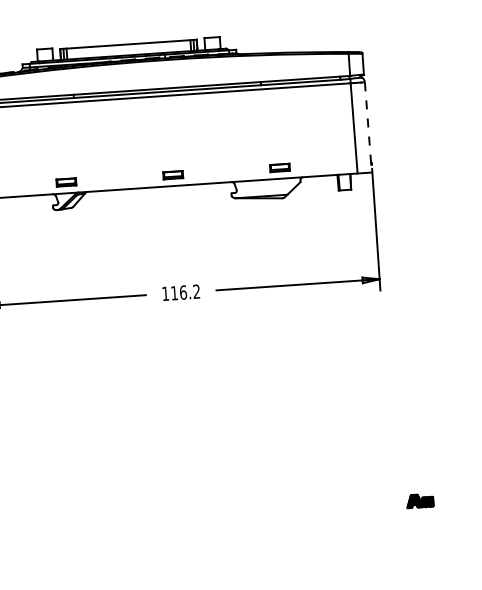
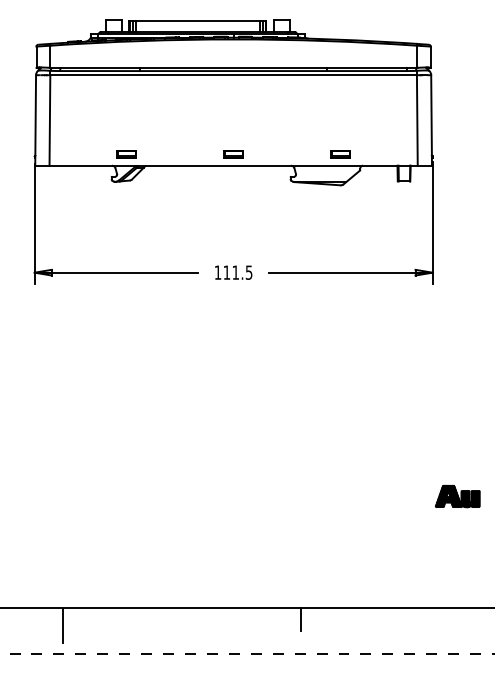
line: (368, 127) -> (431, 120), dashed -> solid
text: (190, 291) -> (242, 272), 116.2 -> 111.5
part: (419, 500) -> (457, 496), size x1.67

